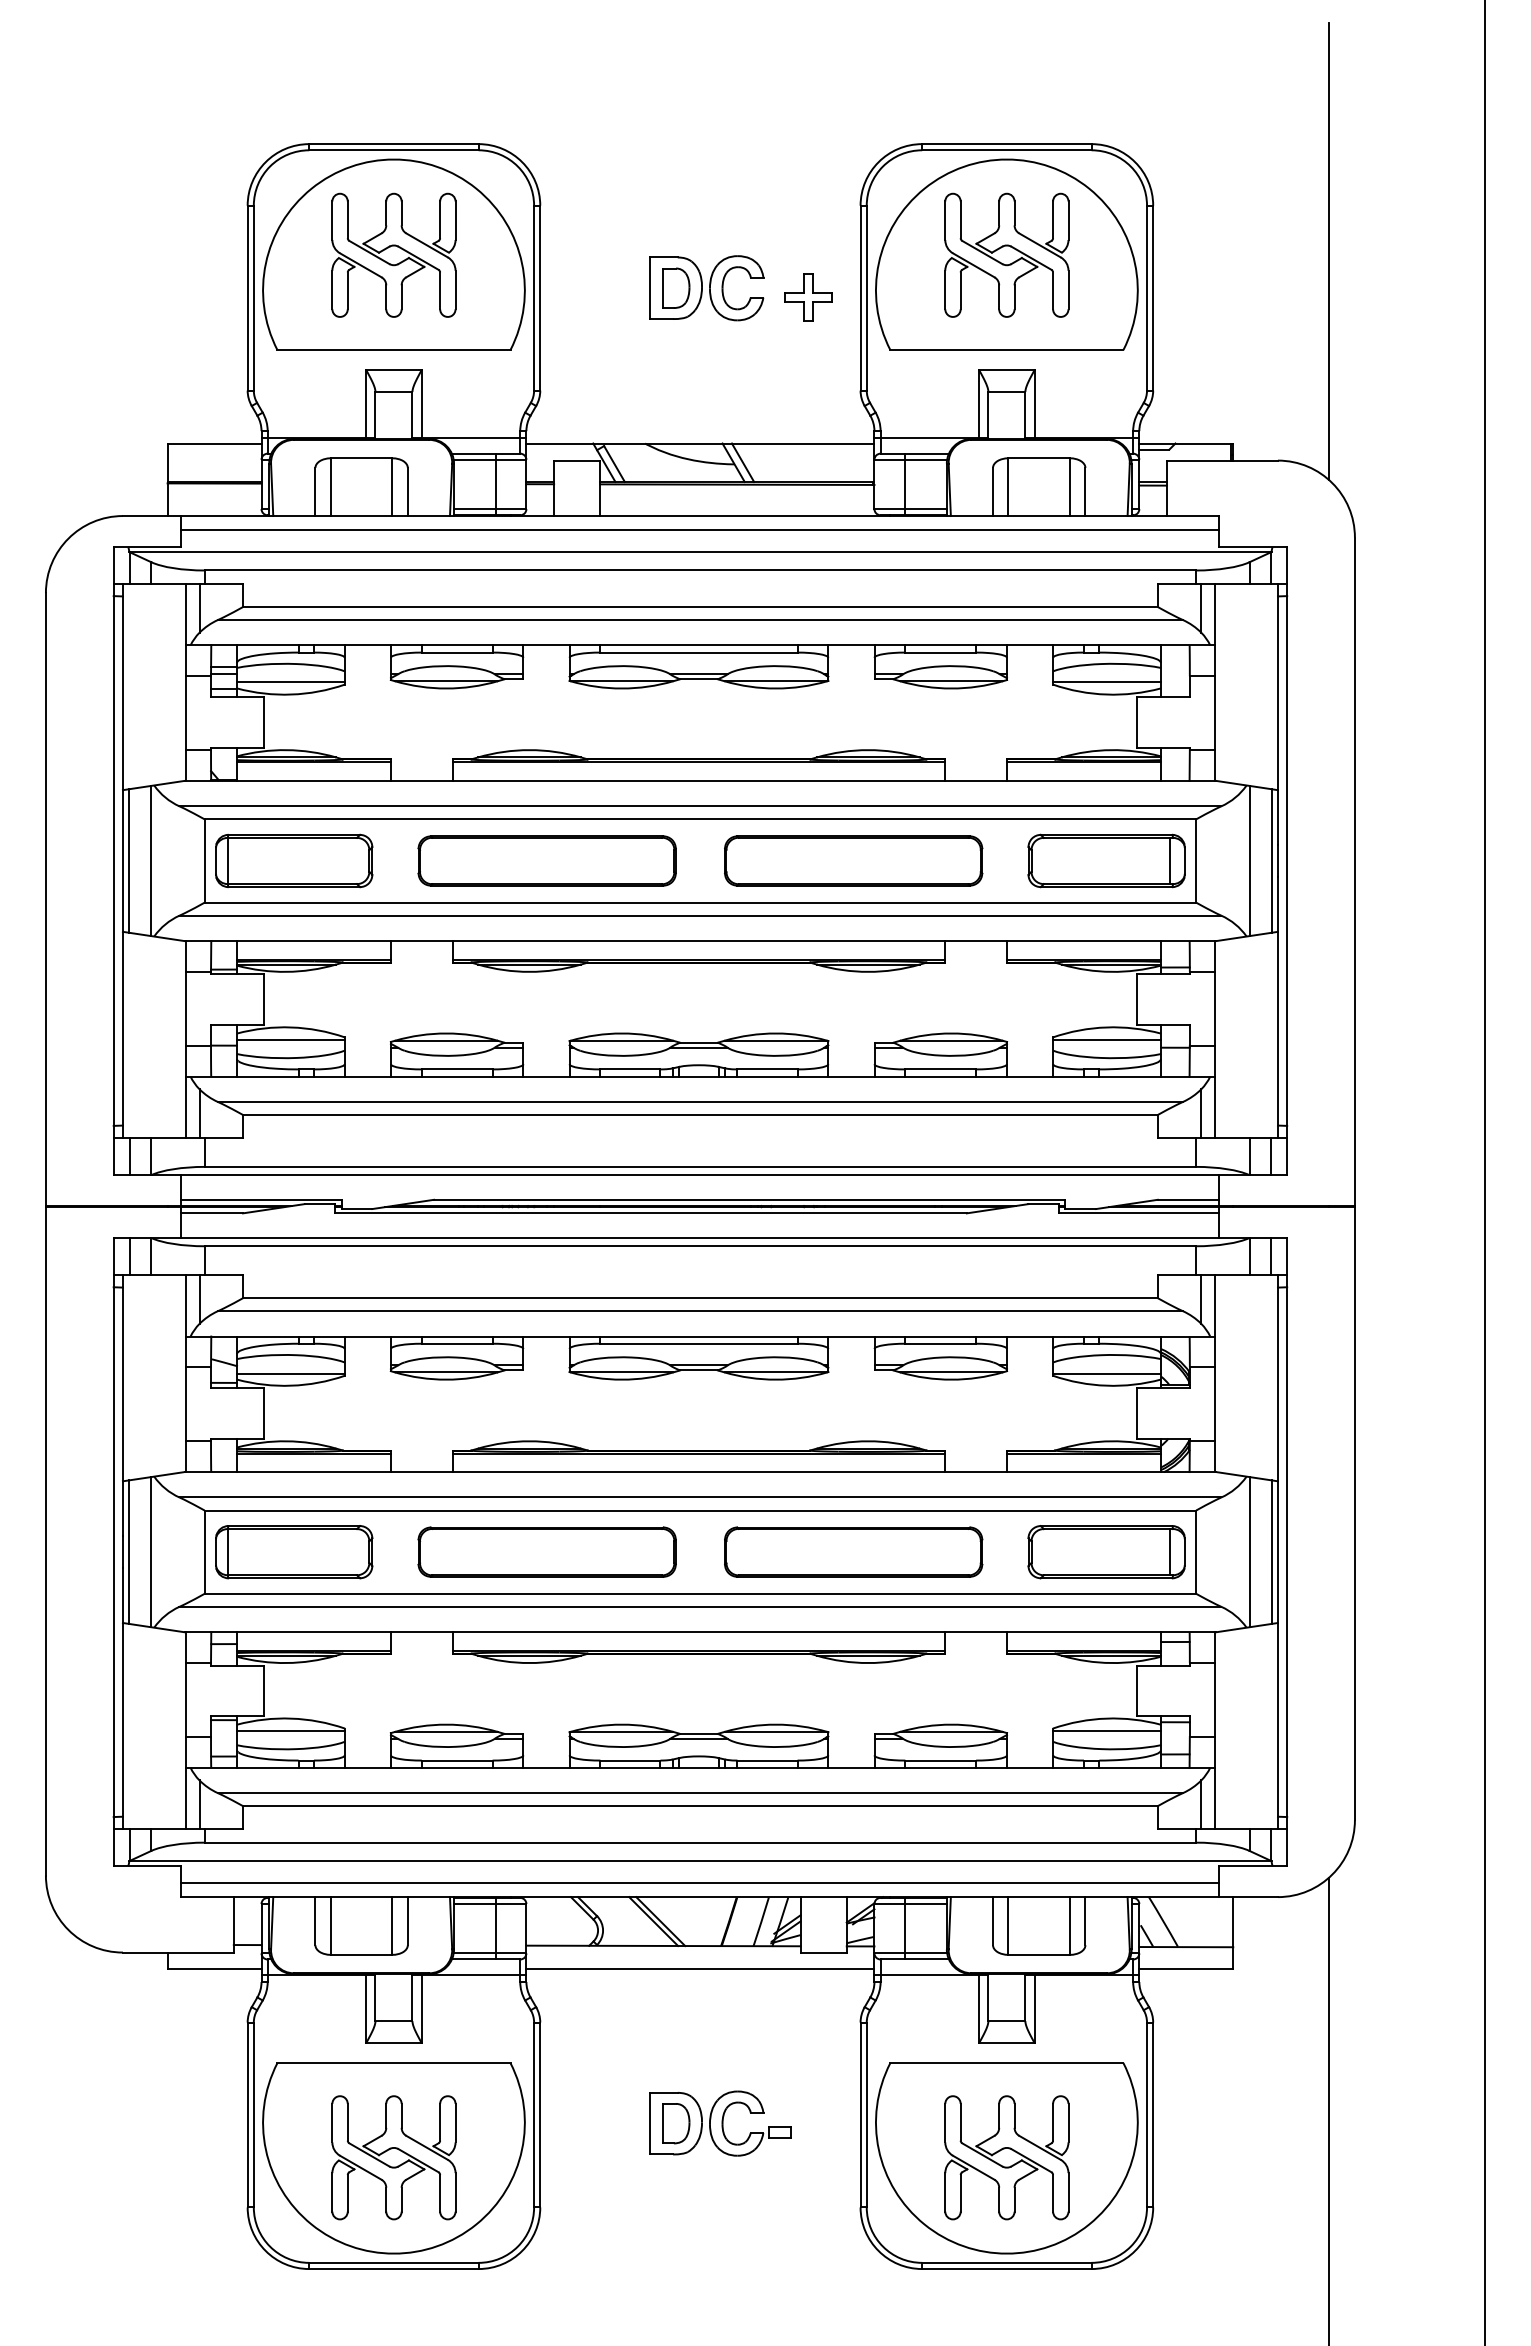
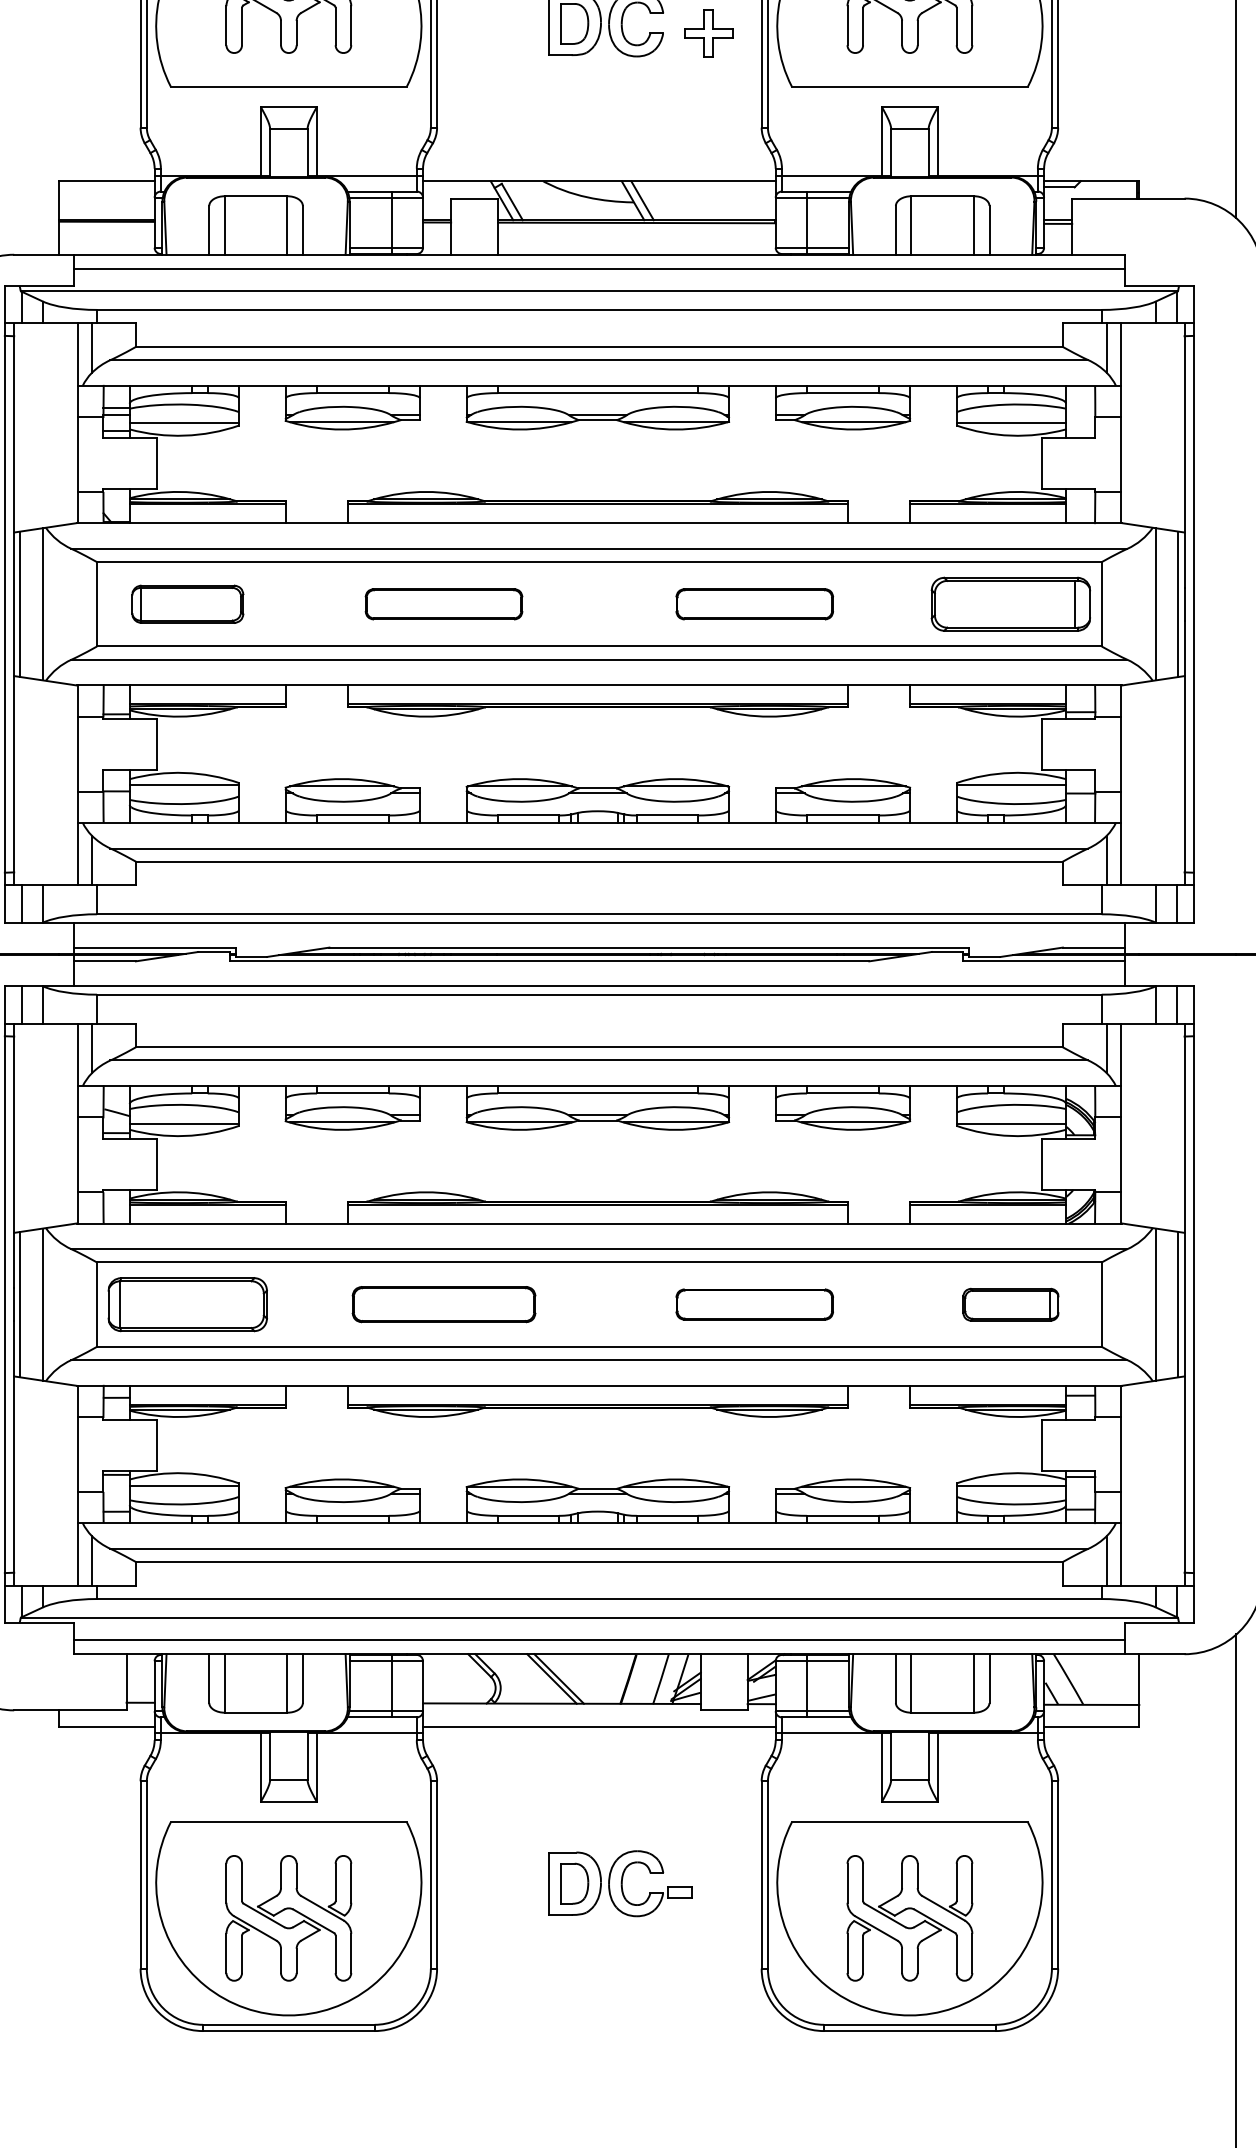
part: (294, 860) -> (188, 603), size x0.7
part: (546, 860) -> (443, 603), size x0.6
part: (853, 860) -> (754, 603), size x0.6
part: (546, 1551) -> (443, 1303), size x0.7
part: (853, 1551) -> (754, 1303), size x0.6
part: (1106, 1552) -> (1010, 1305), size x0.6

